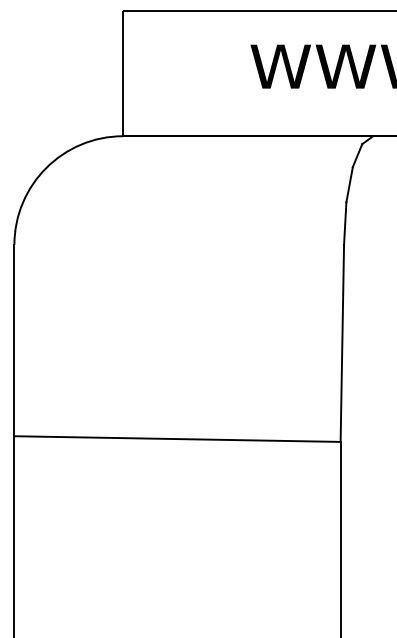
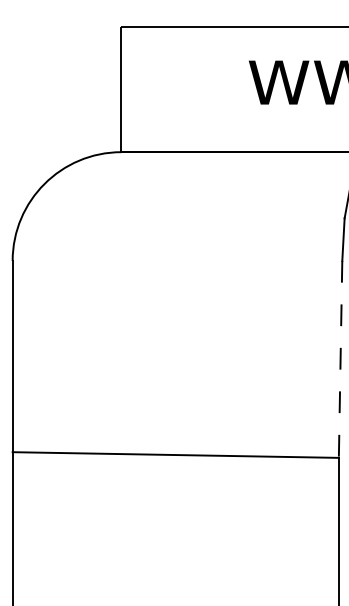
line: (342, 343) -> (340, 359), solid -> dashed

